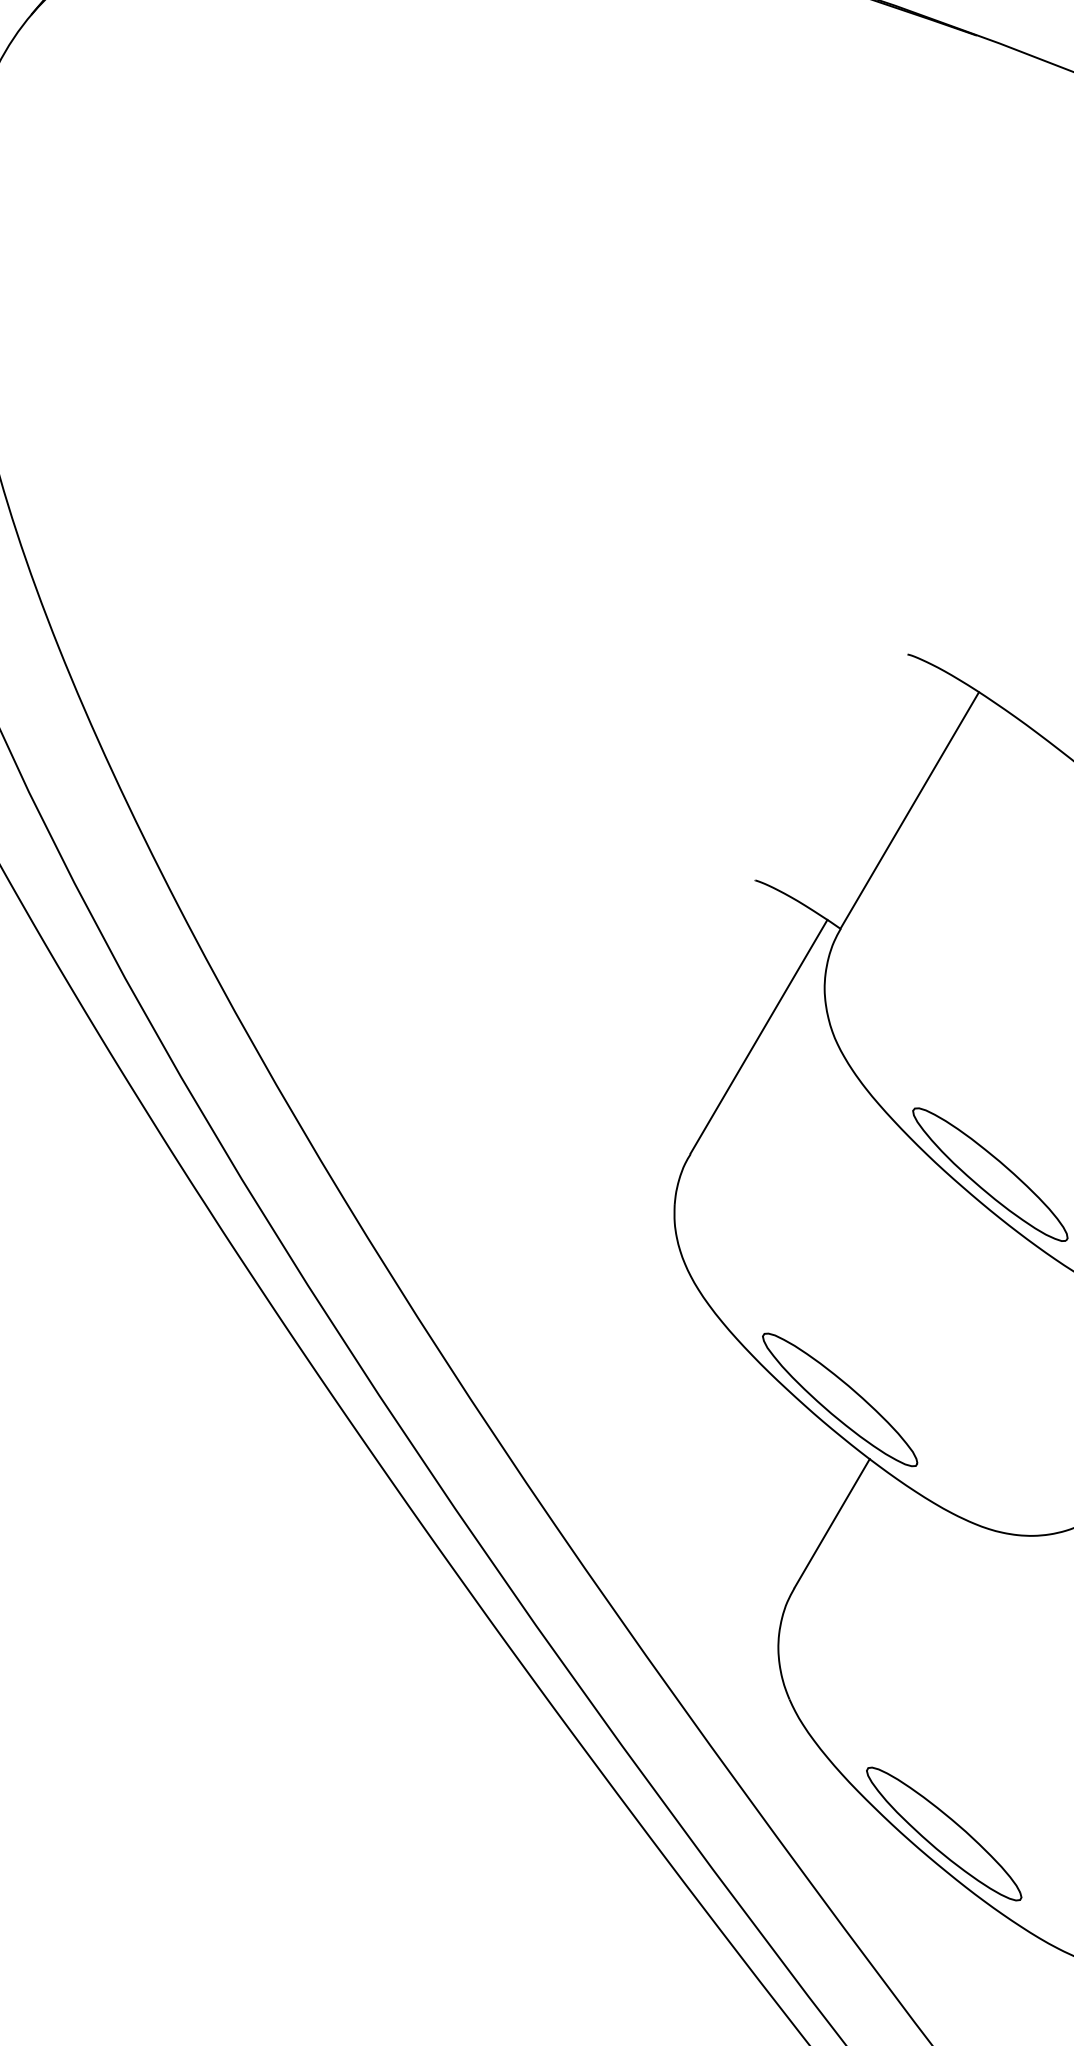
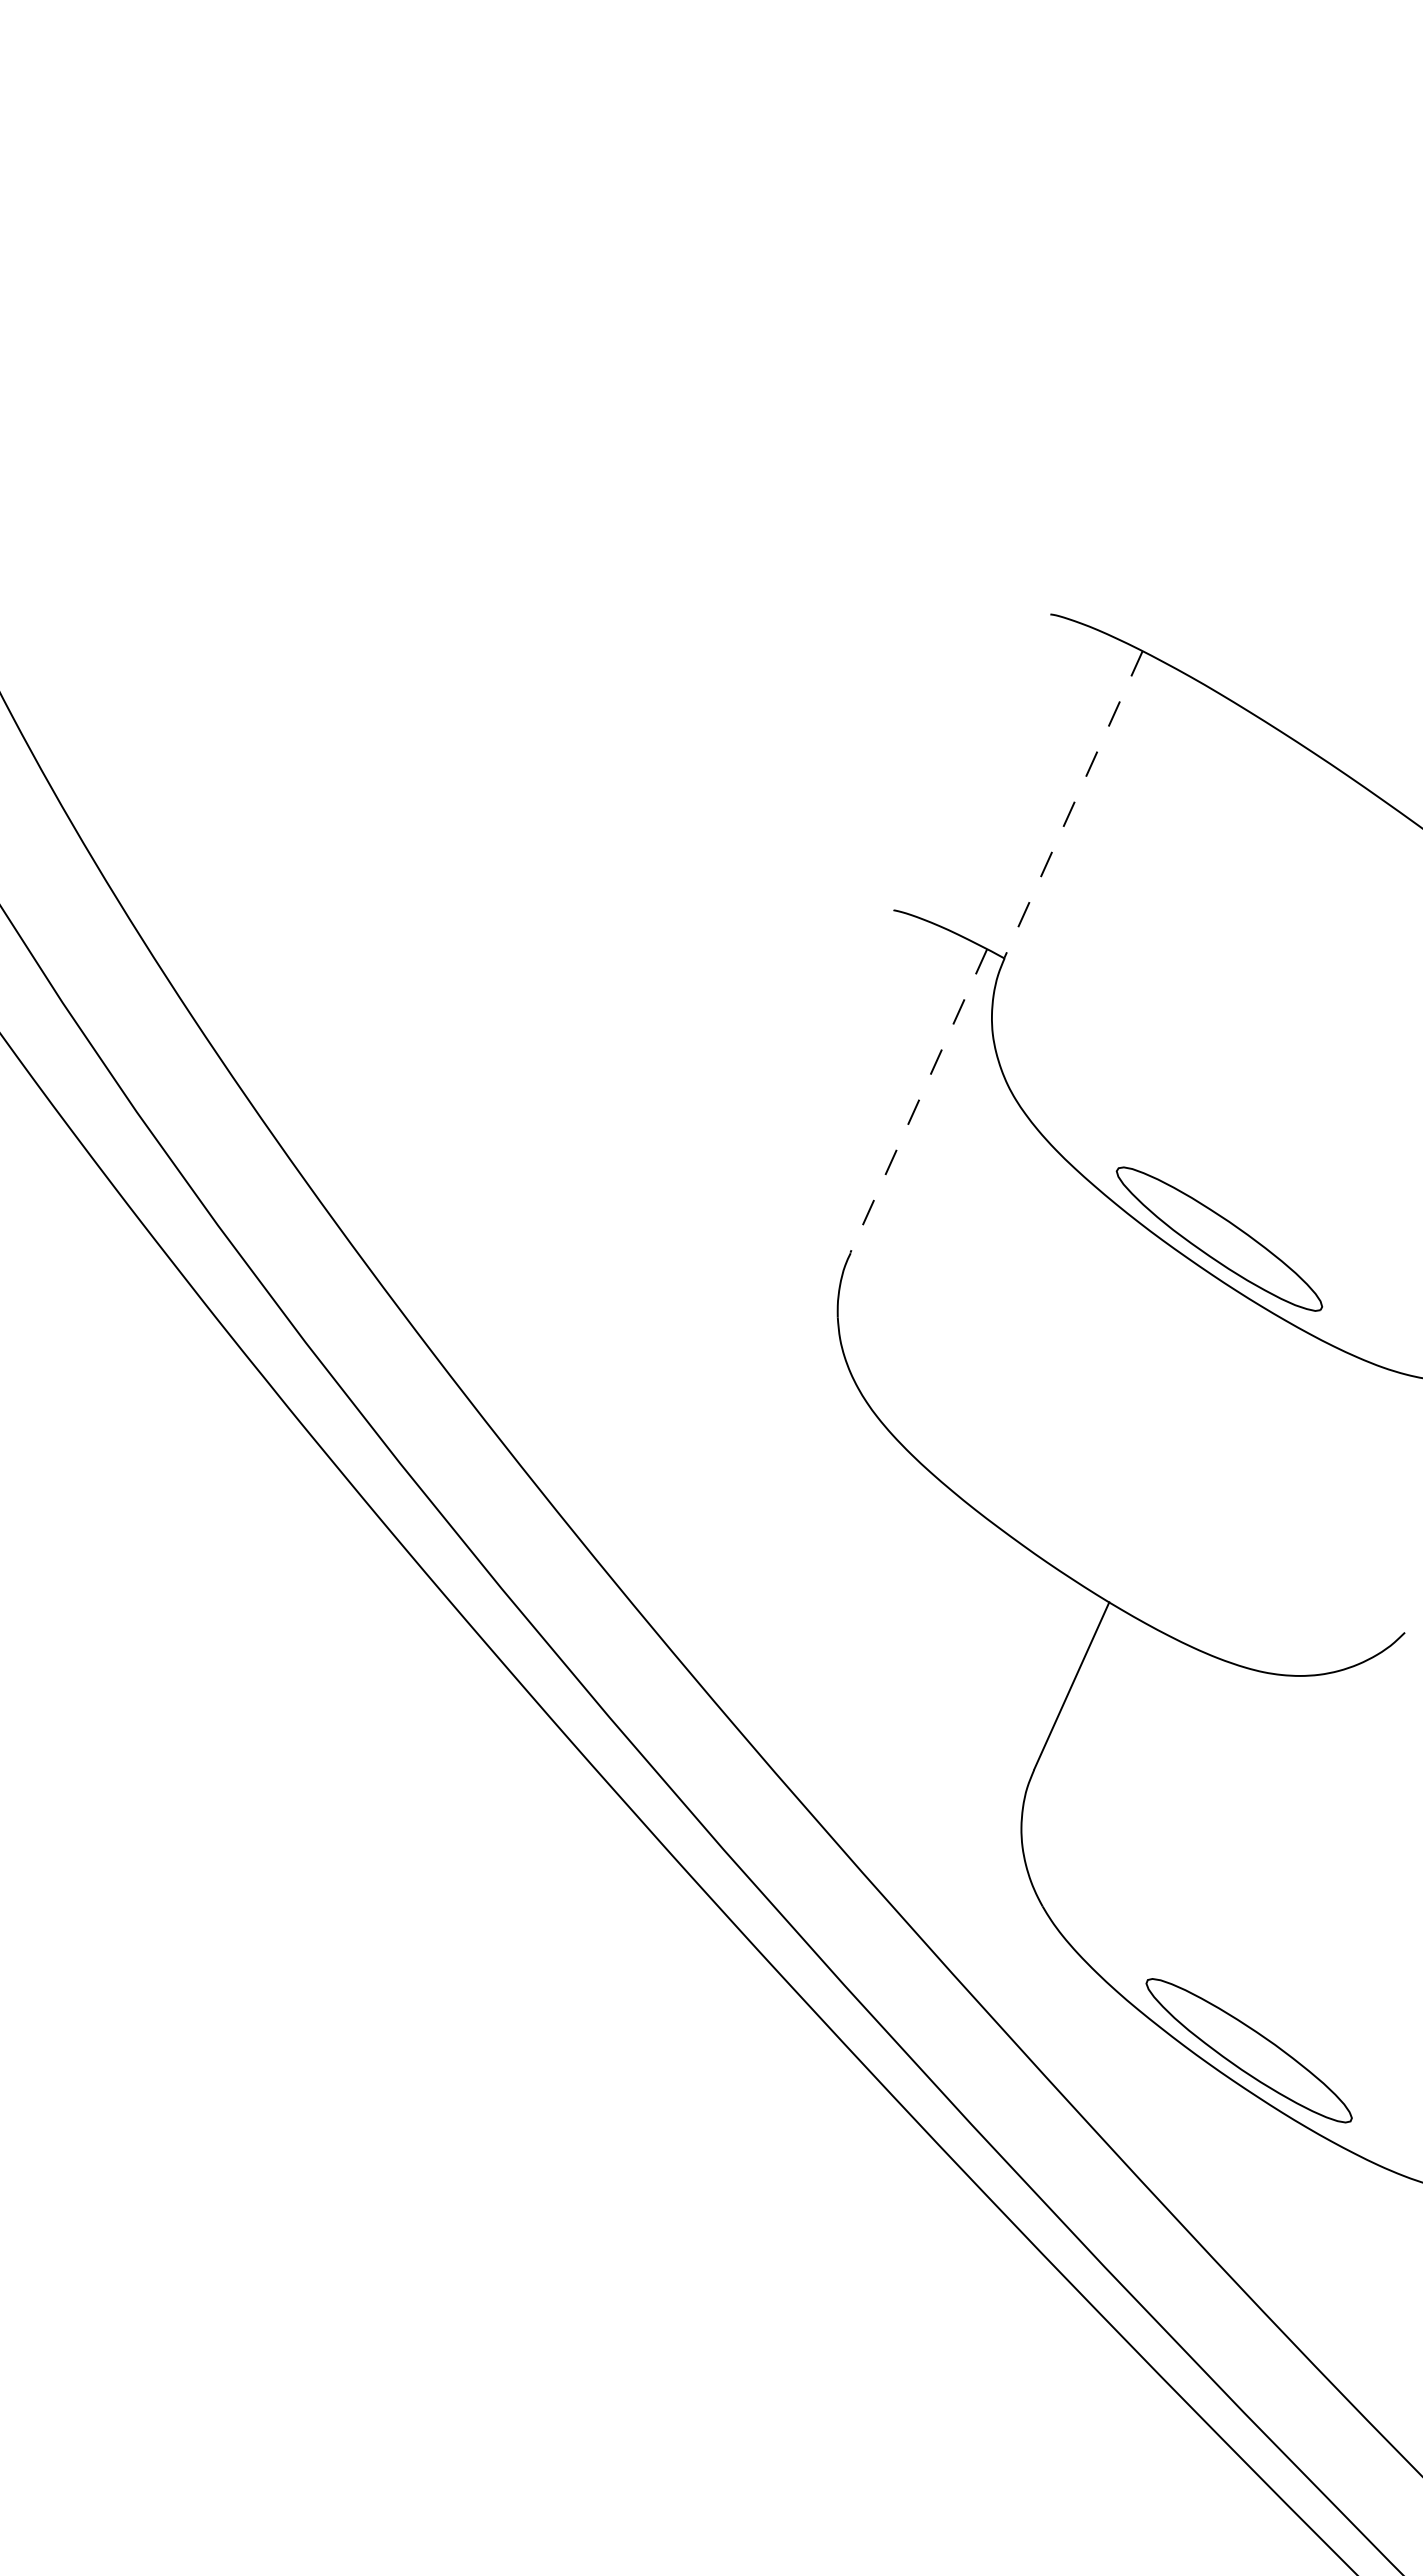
line: (909, 810) -> (1073, 804), solid -> dashed
line: (758, 1037) -> (918, 1101), solid -> dashed
part: (839, 1399) -> (1064, 1533), removed

